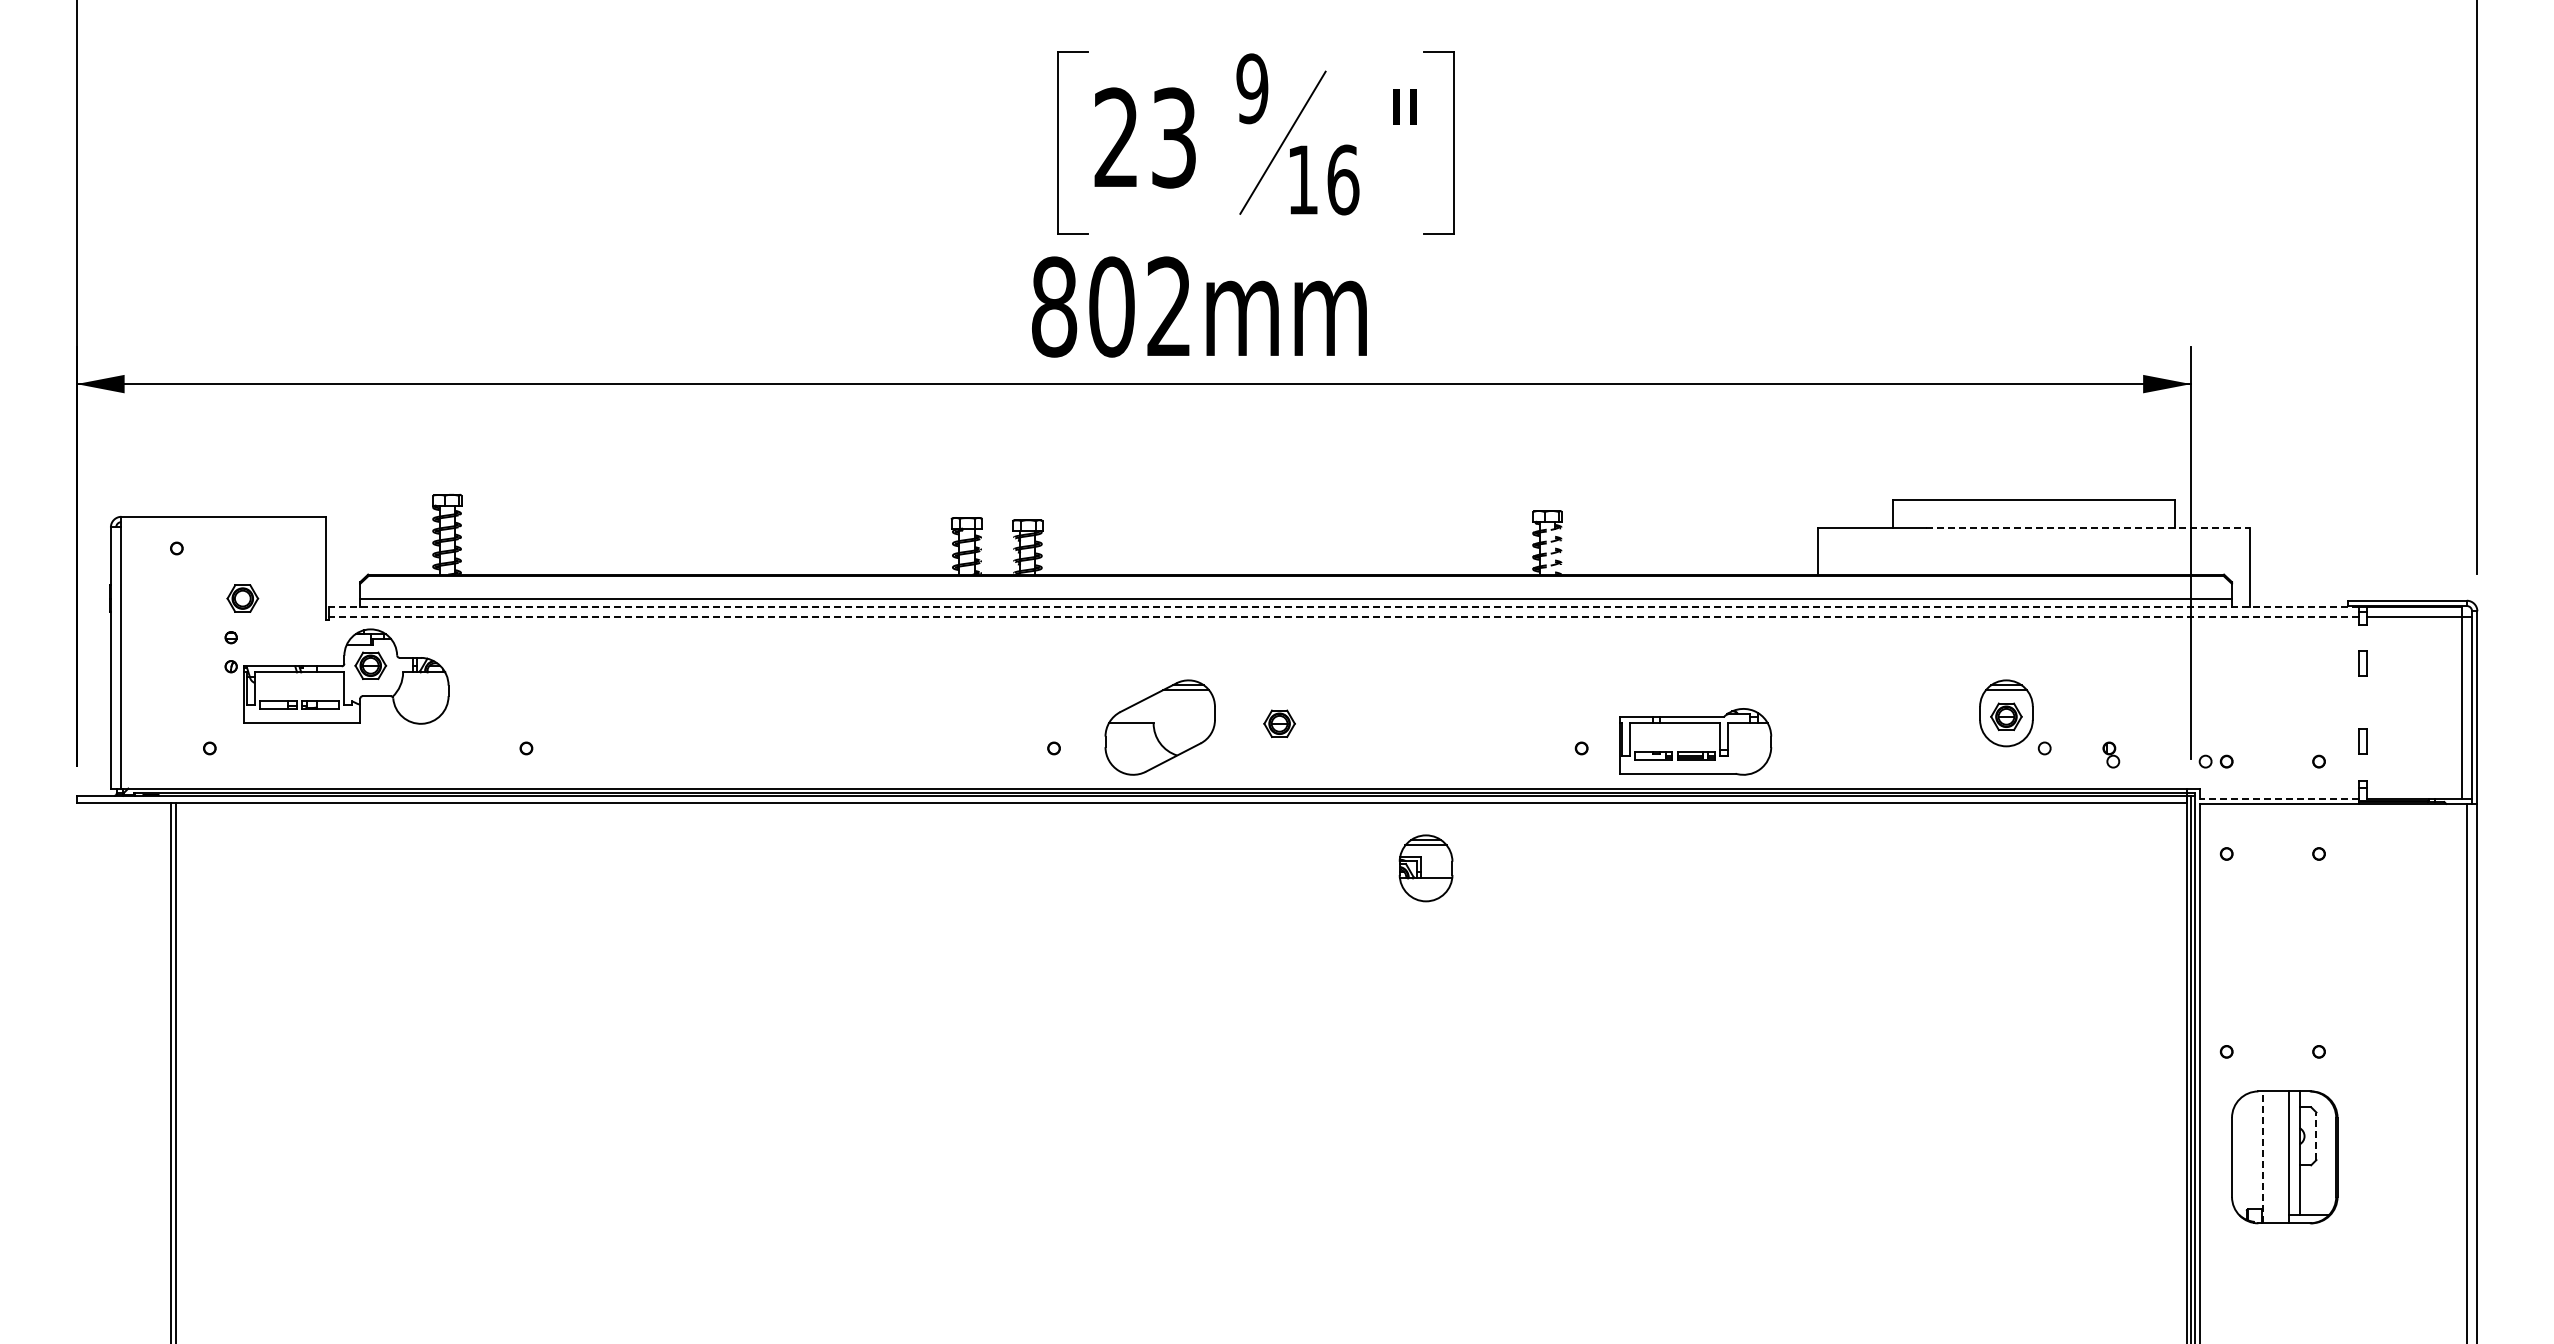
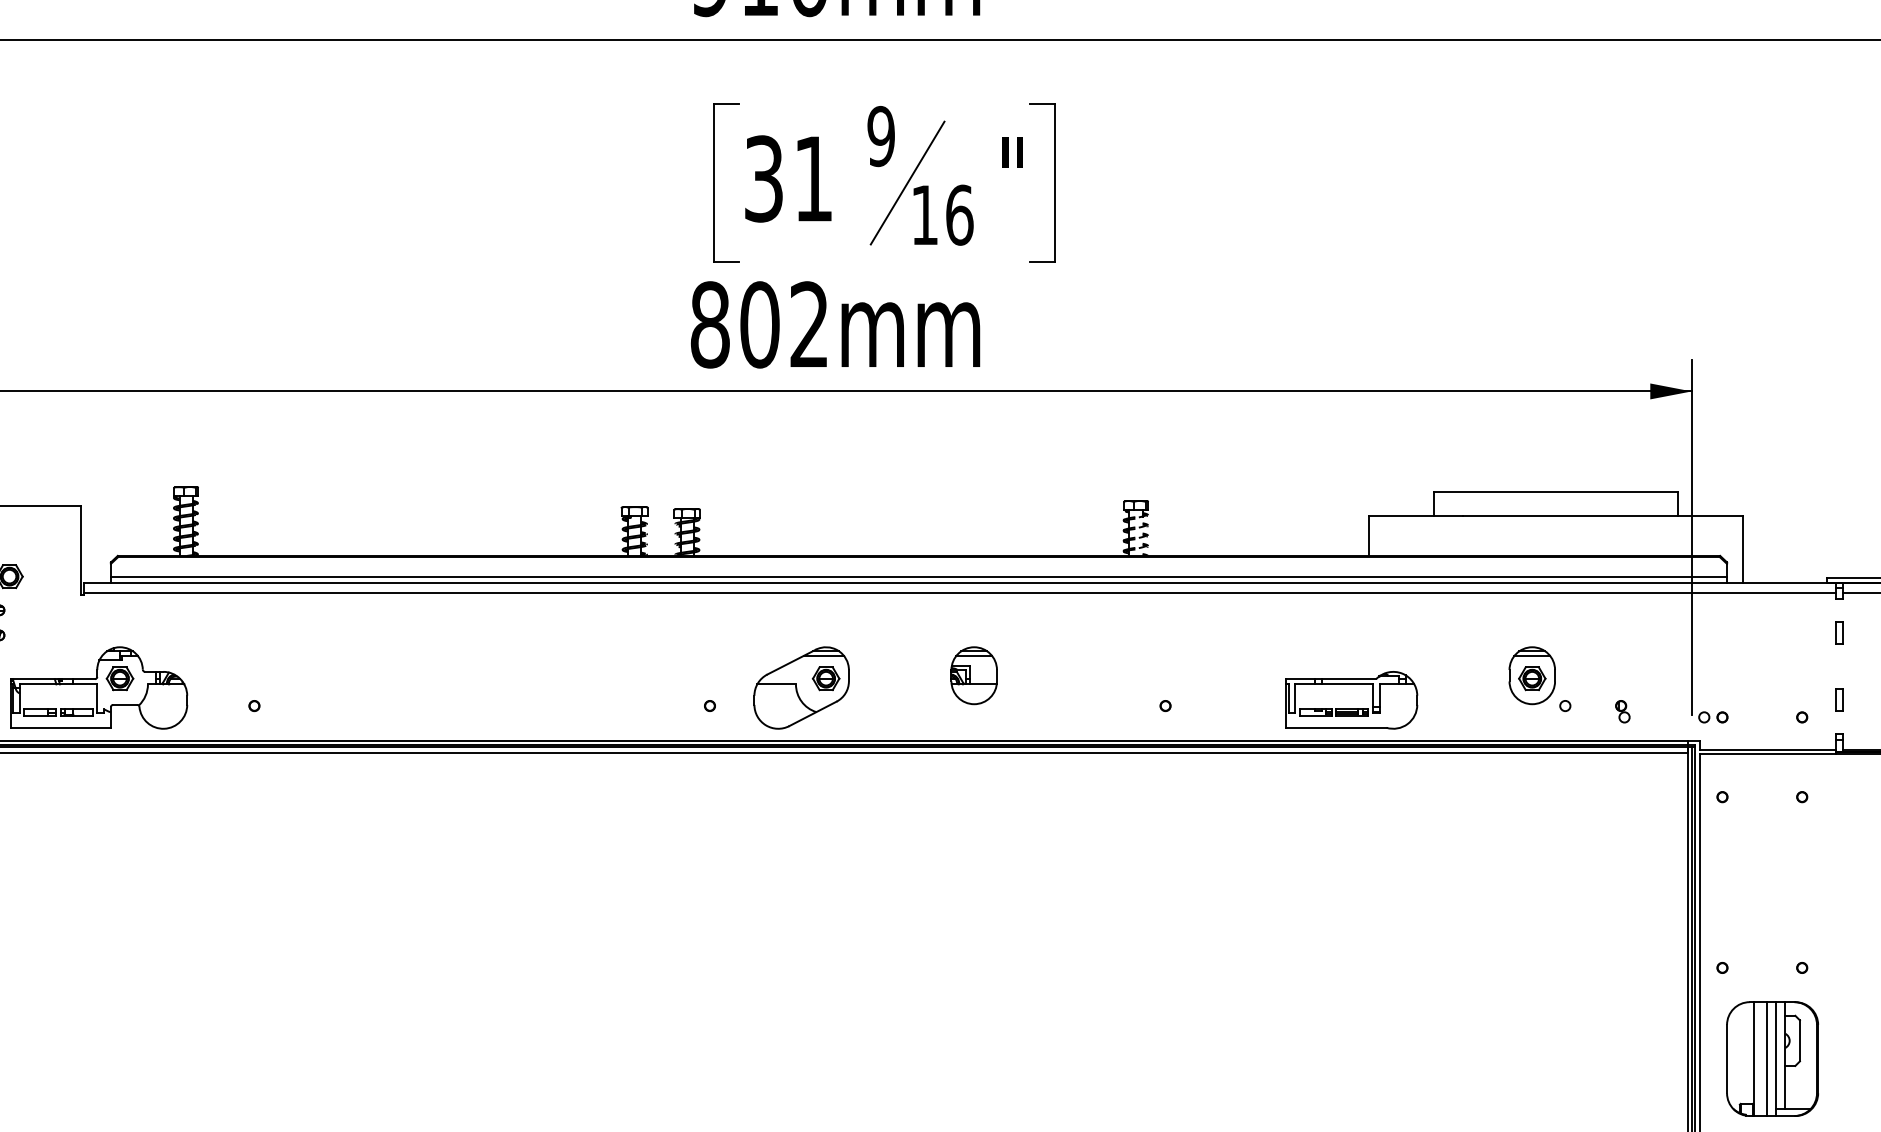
text: (1144, 137) -> (788, 178), 23 -> 31
line: (2088, 528) -> (1603, 516), dashed -> solid
line: (1343, 606) -> (959, 583), dashed -> solid
line: (1343, 617) -> (959, 592), dashed -> solid
part: (346, 676) -> (99, 687), moved
part: (1279, 723) -> (826, 678), moved
part: (1695, 741) -> (1351, 700), moved
line: (2279, 799) -> (1768, 750), dashed -> solid
part: (1425, 868) -> (973, 675), moved
line: (2316, 1136) -> (1799, 1041), dashed -> solid
line: (2262, 1157) -> (1753, 1059), dashed -> solid
line: (2278, 1157) -> (1767, 1059), added

